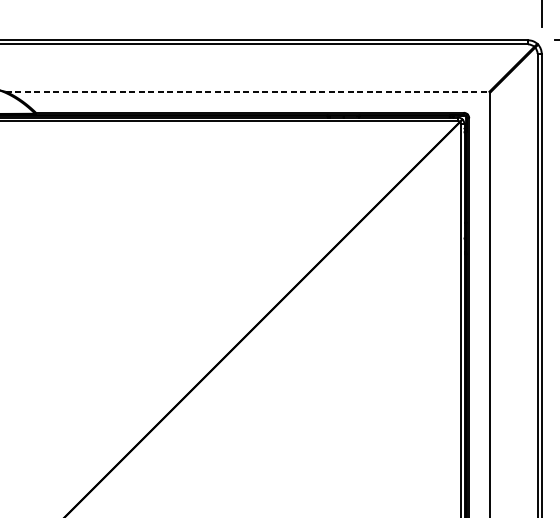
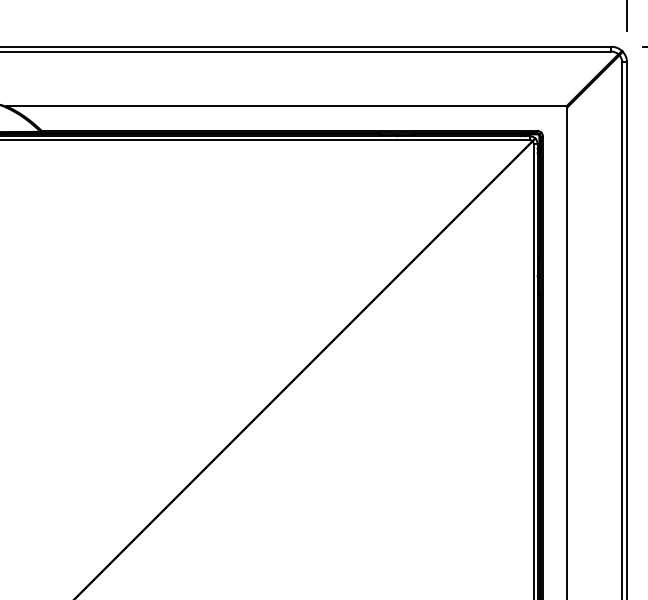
line: (247, 91) -> (286, 106), dashed -> solid

